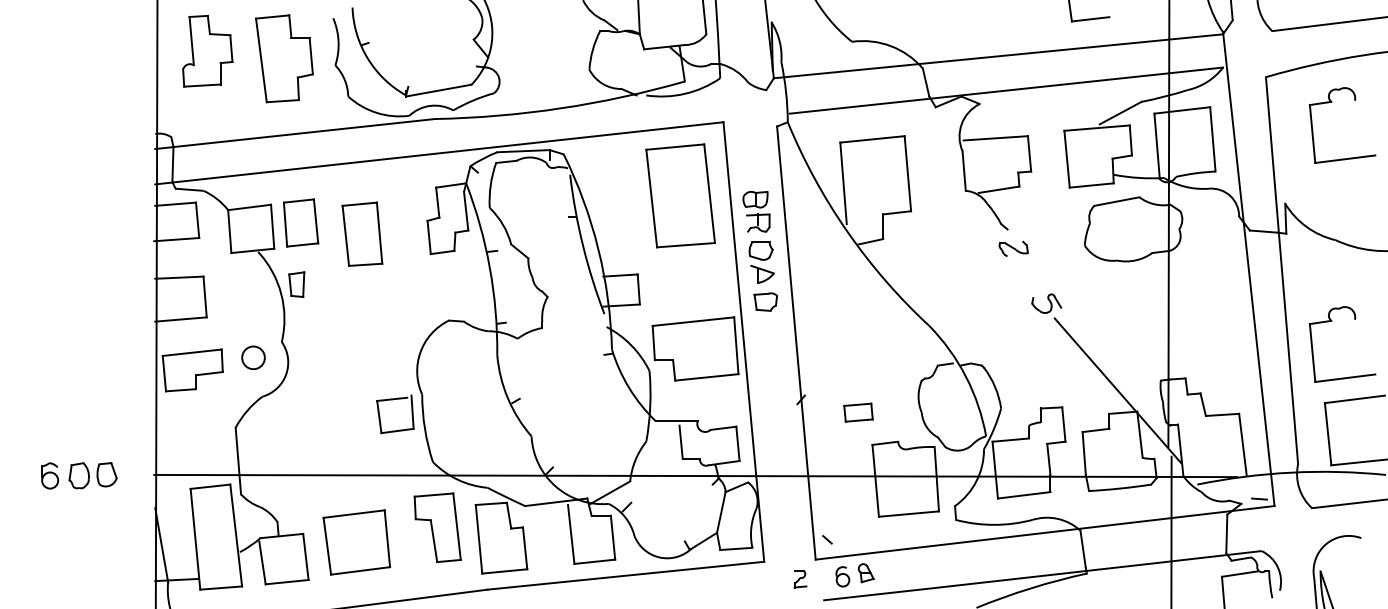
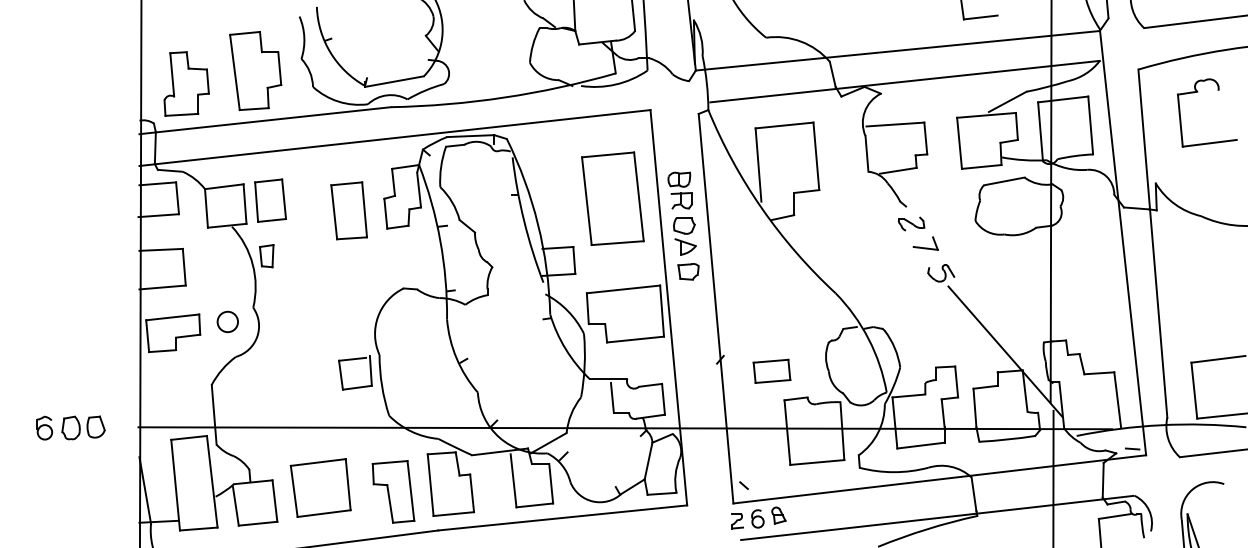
part: (207, 50) -> (186, 83), moved
part: (284, 58) -> (255, 70), moved
part: (680, 195) -> (612, 198), moved
part: (362, 233) -> (349, 210), moved
part: (1029, 270) -> (925, 243), added
part: (1332, 321) -> (1198, 289), removed
part: (858, 412) -> (771, 371), size x1.43
part: (437, 527) -> (393, 491), moved
part: (800, 579) -> (737, 521), moved

